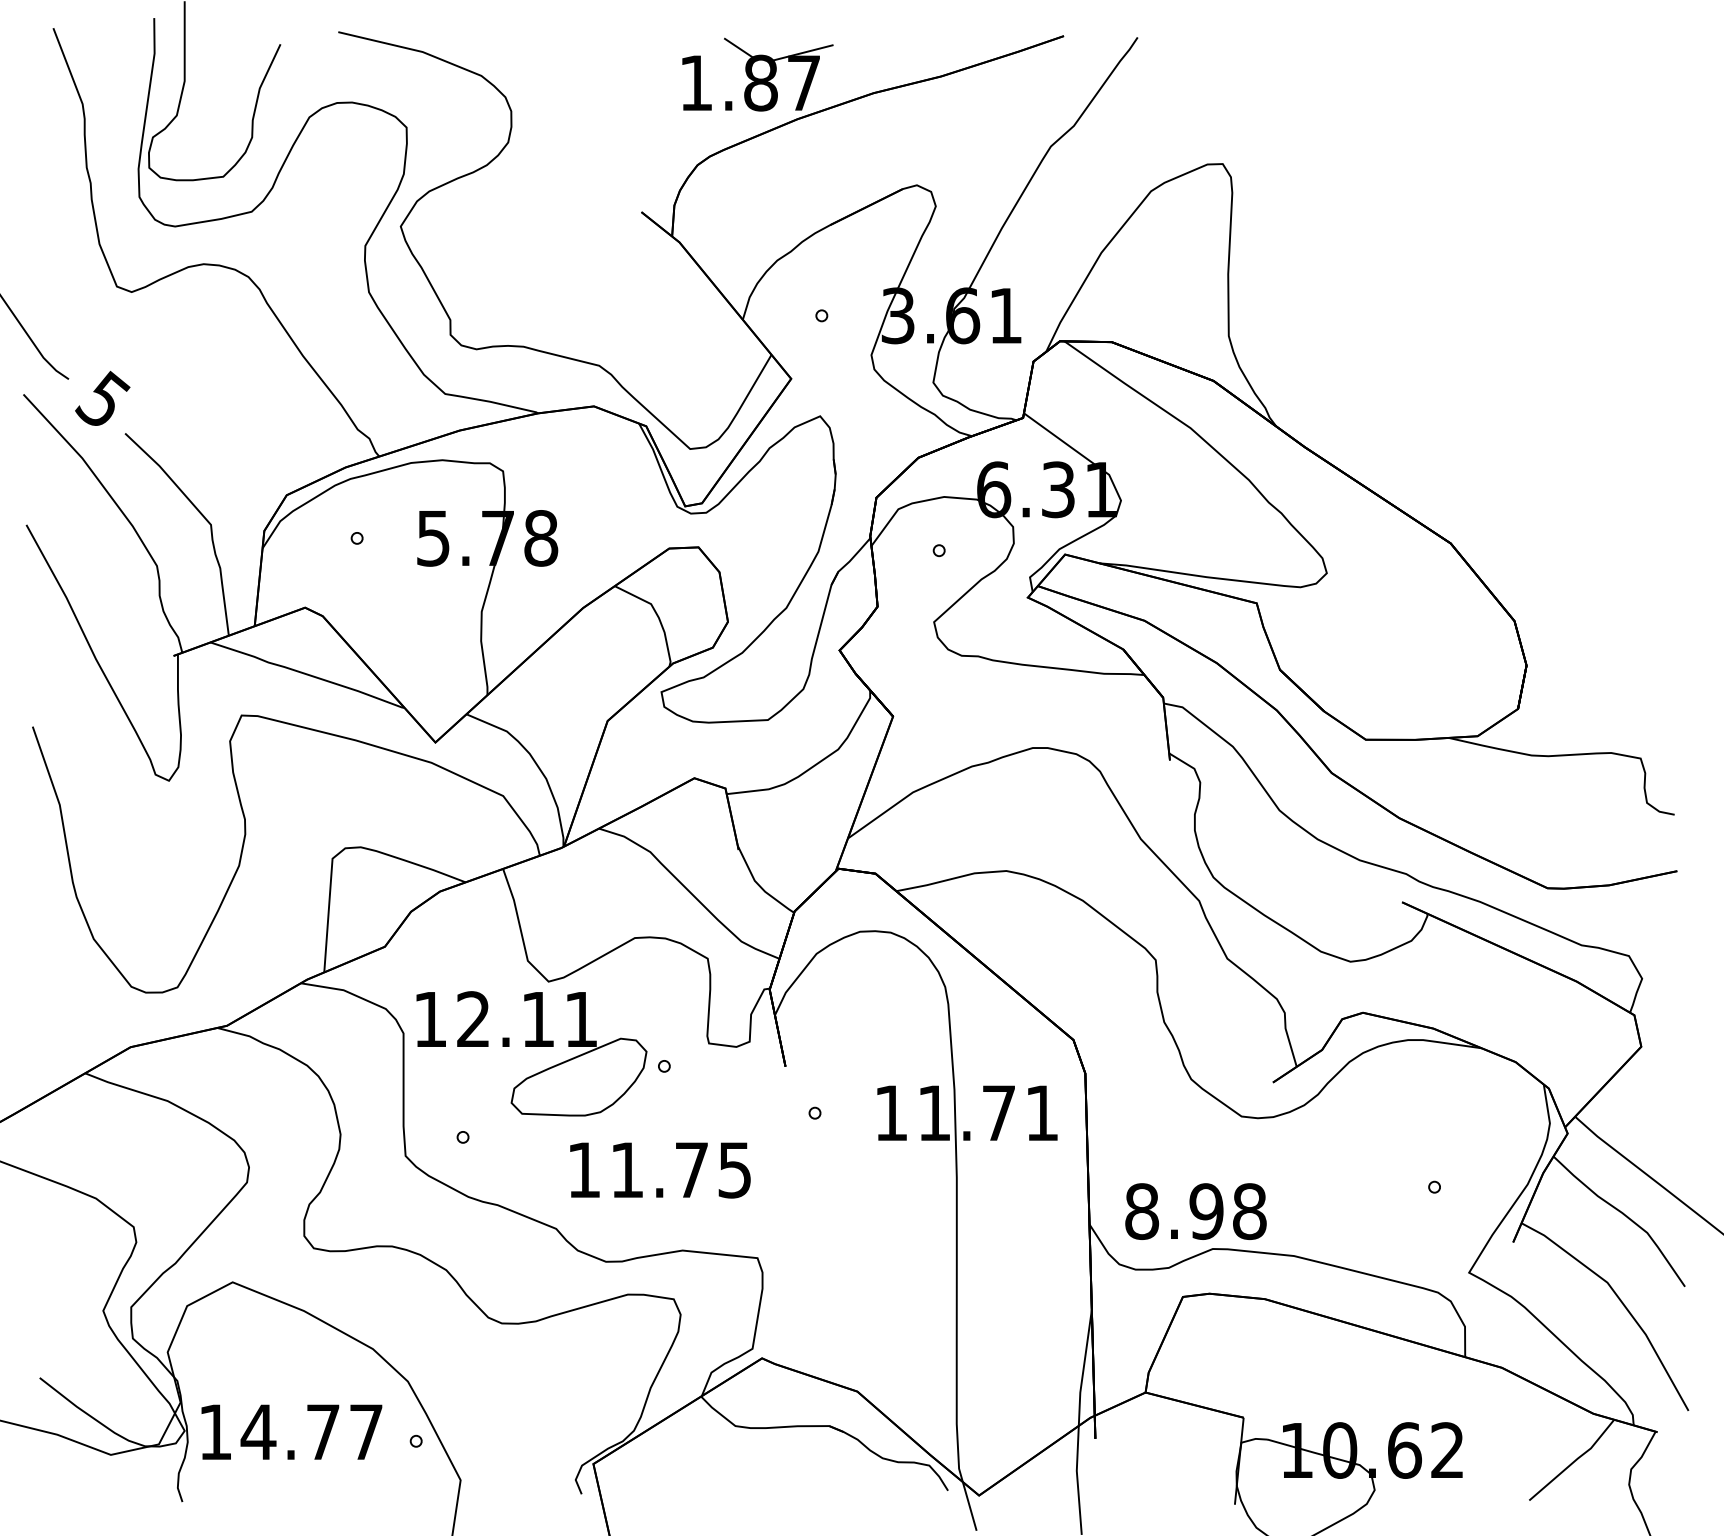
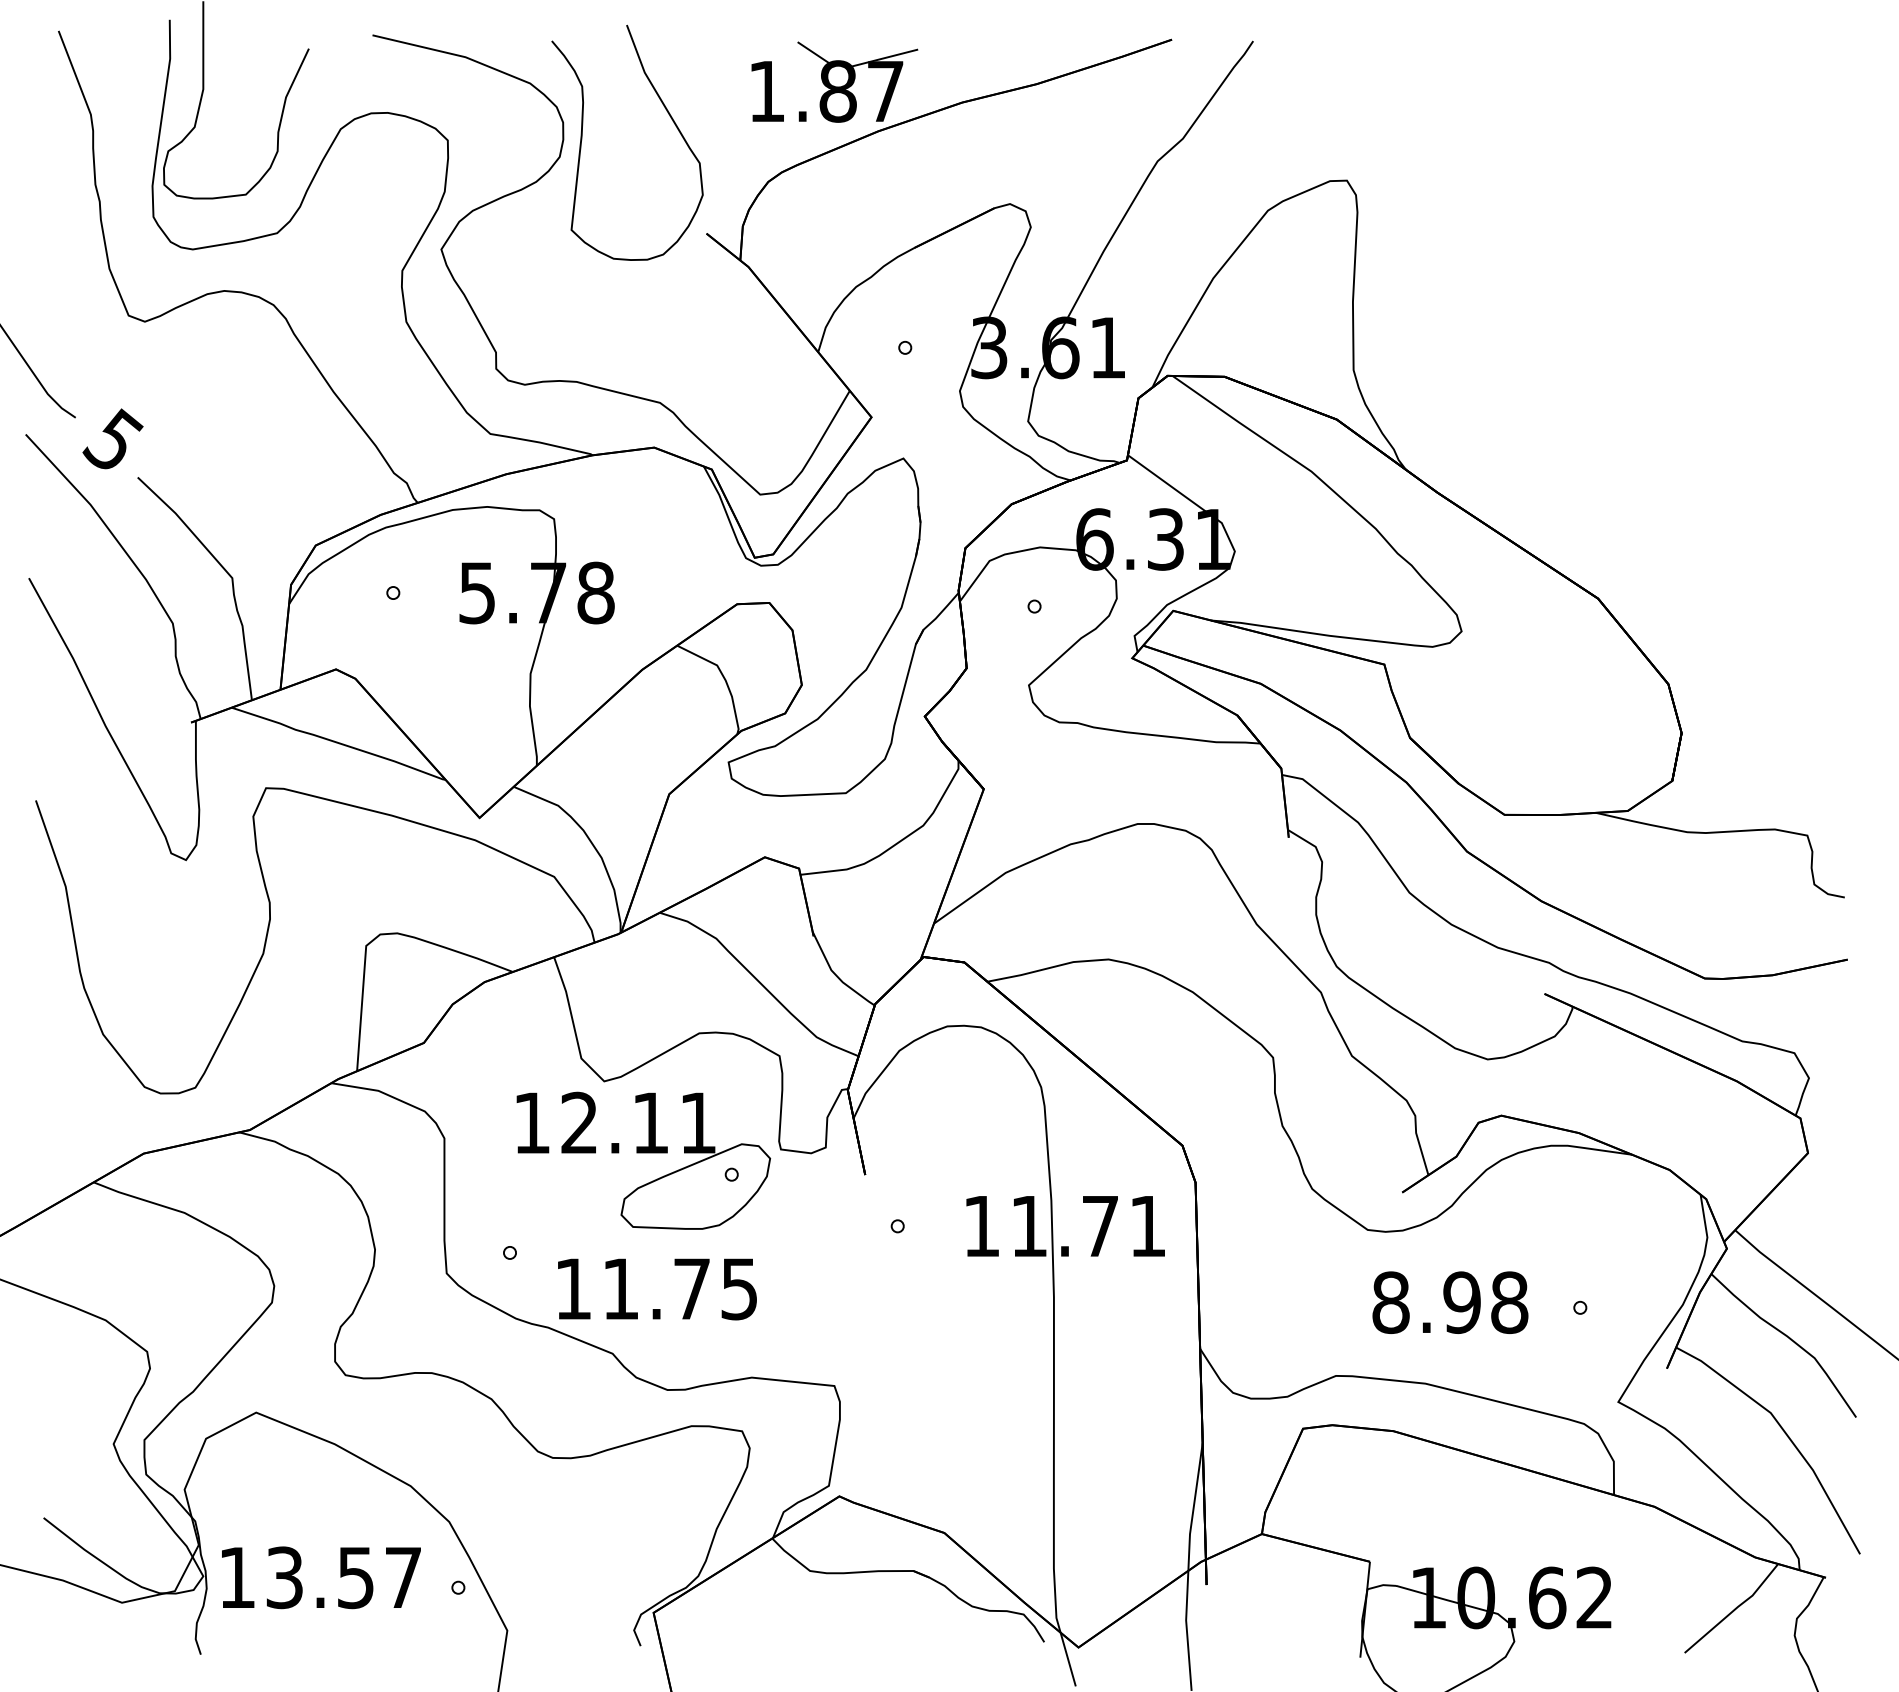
curve: (528, 127) -> (582, 140), added
part: (531, 1047) -> (643, 1153), moved
text: (660, 1170) -> (657, 1289), moved
text: (1196, 1211) -> (1450, 1302), moved
text: (289, 1431) -> (318, 1577), 14.77 -> 13.57

